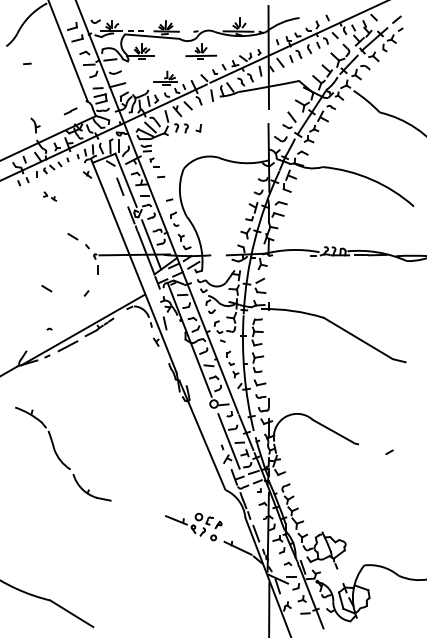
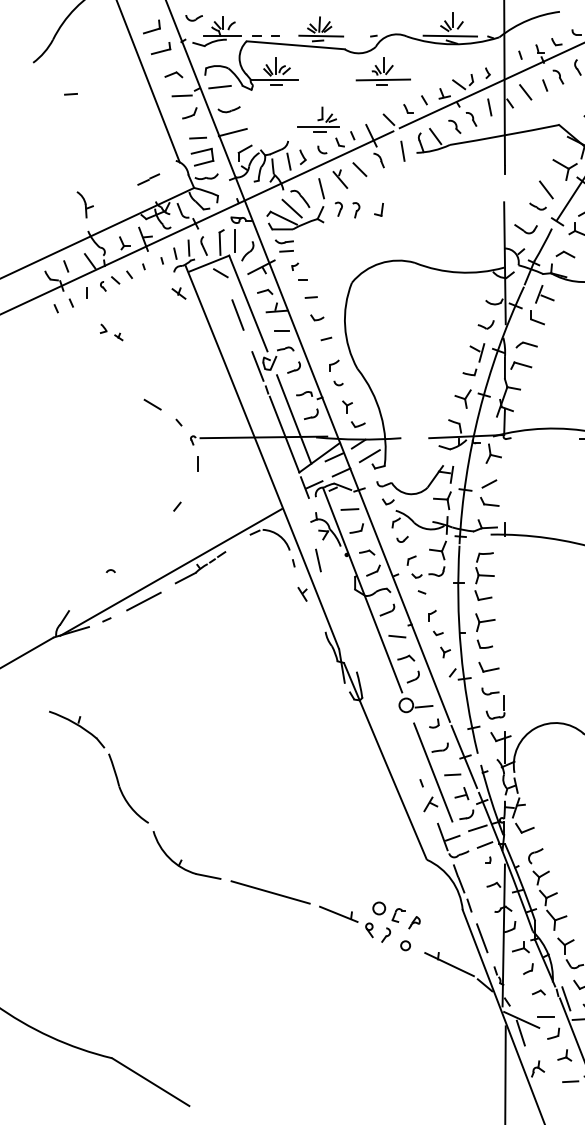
part: (164, 188) -> (317, 318), added
line: (46, 288) -> (105, 497), removed
line: (138, 507) -> (270, 891), added

